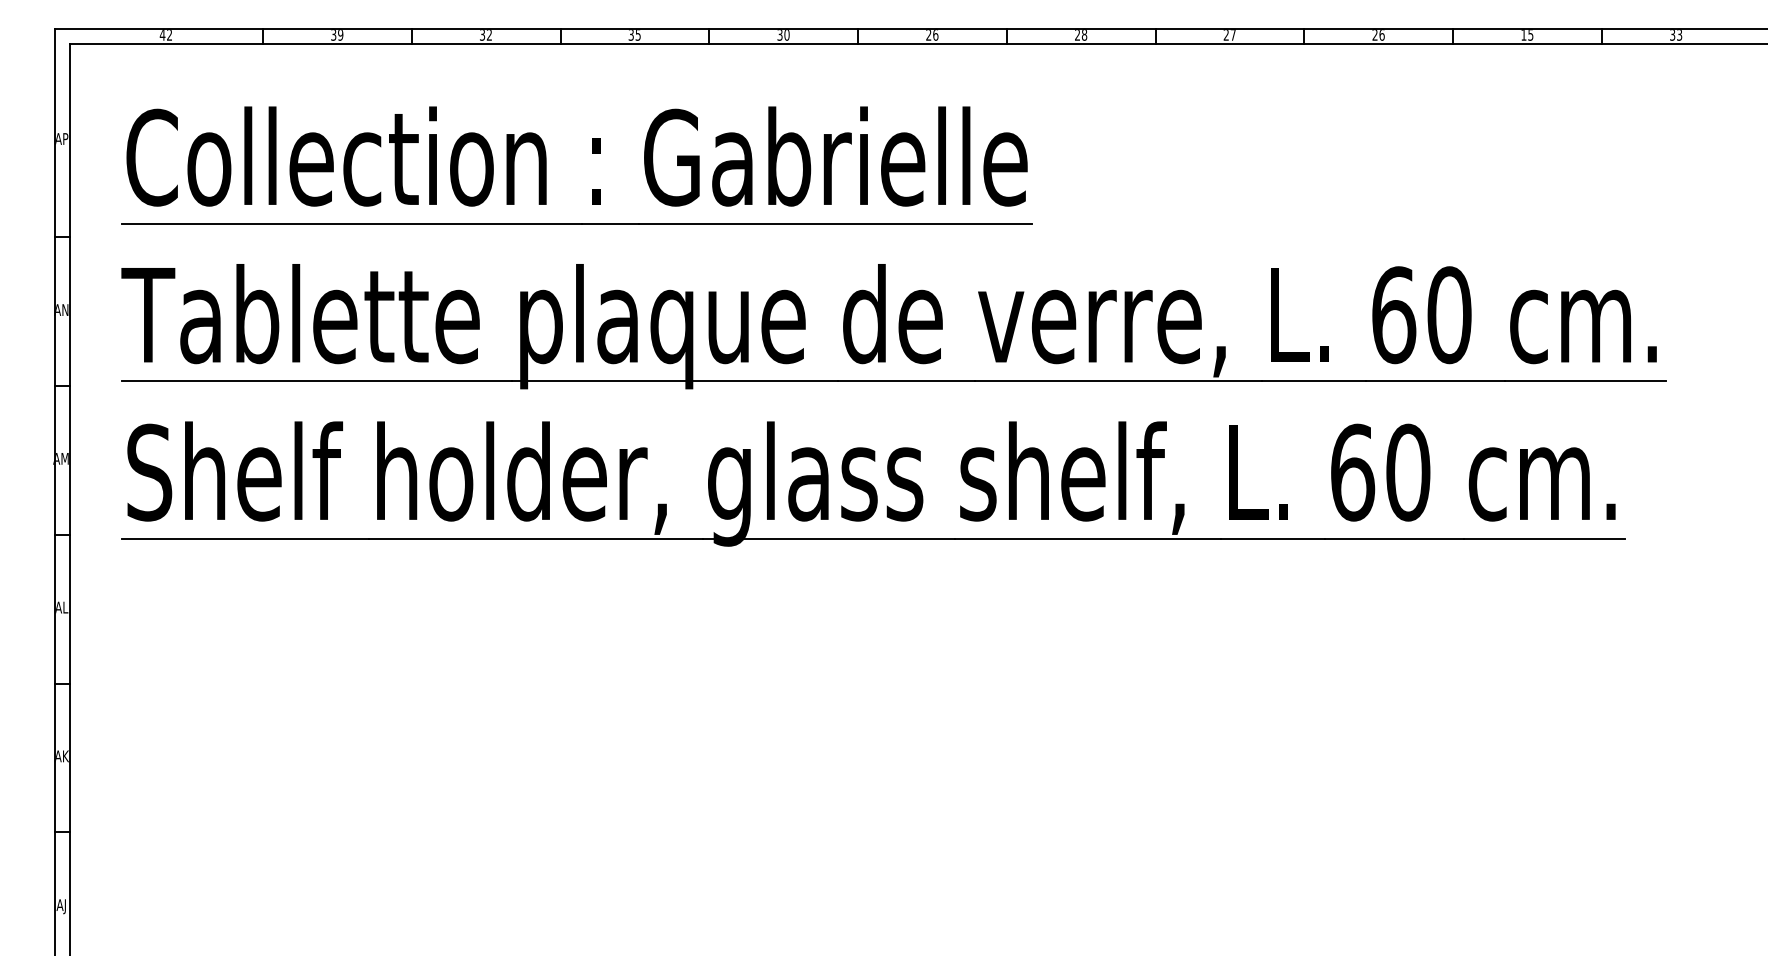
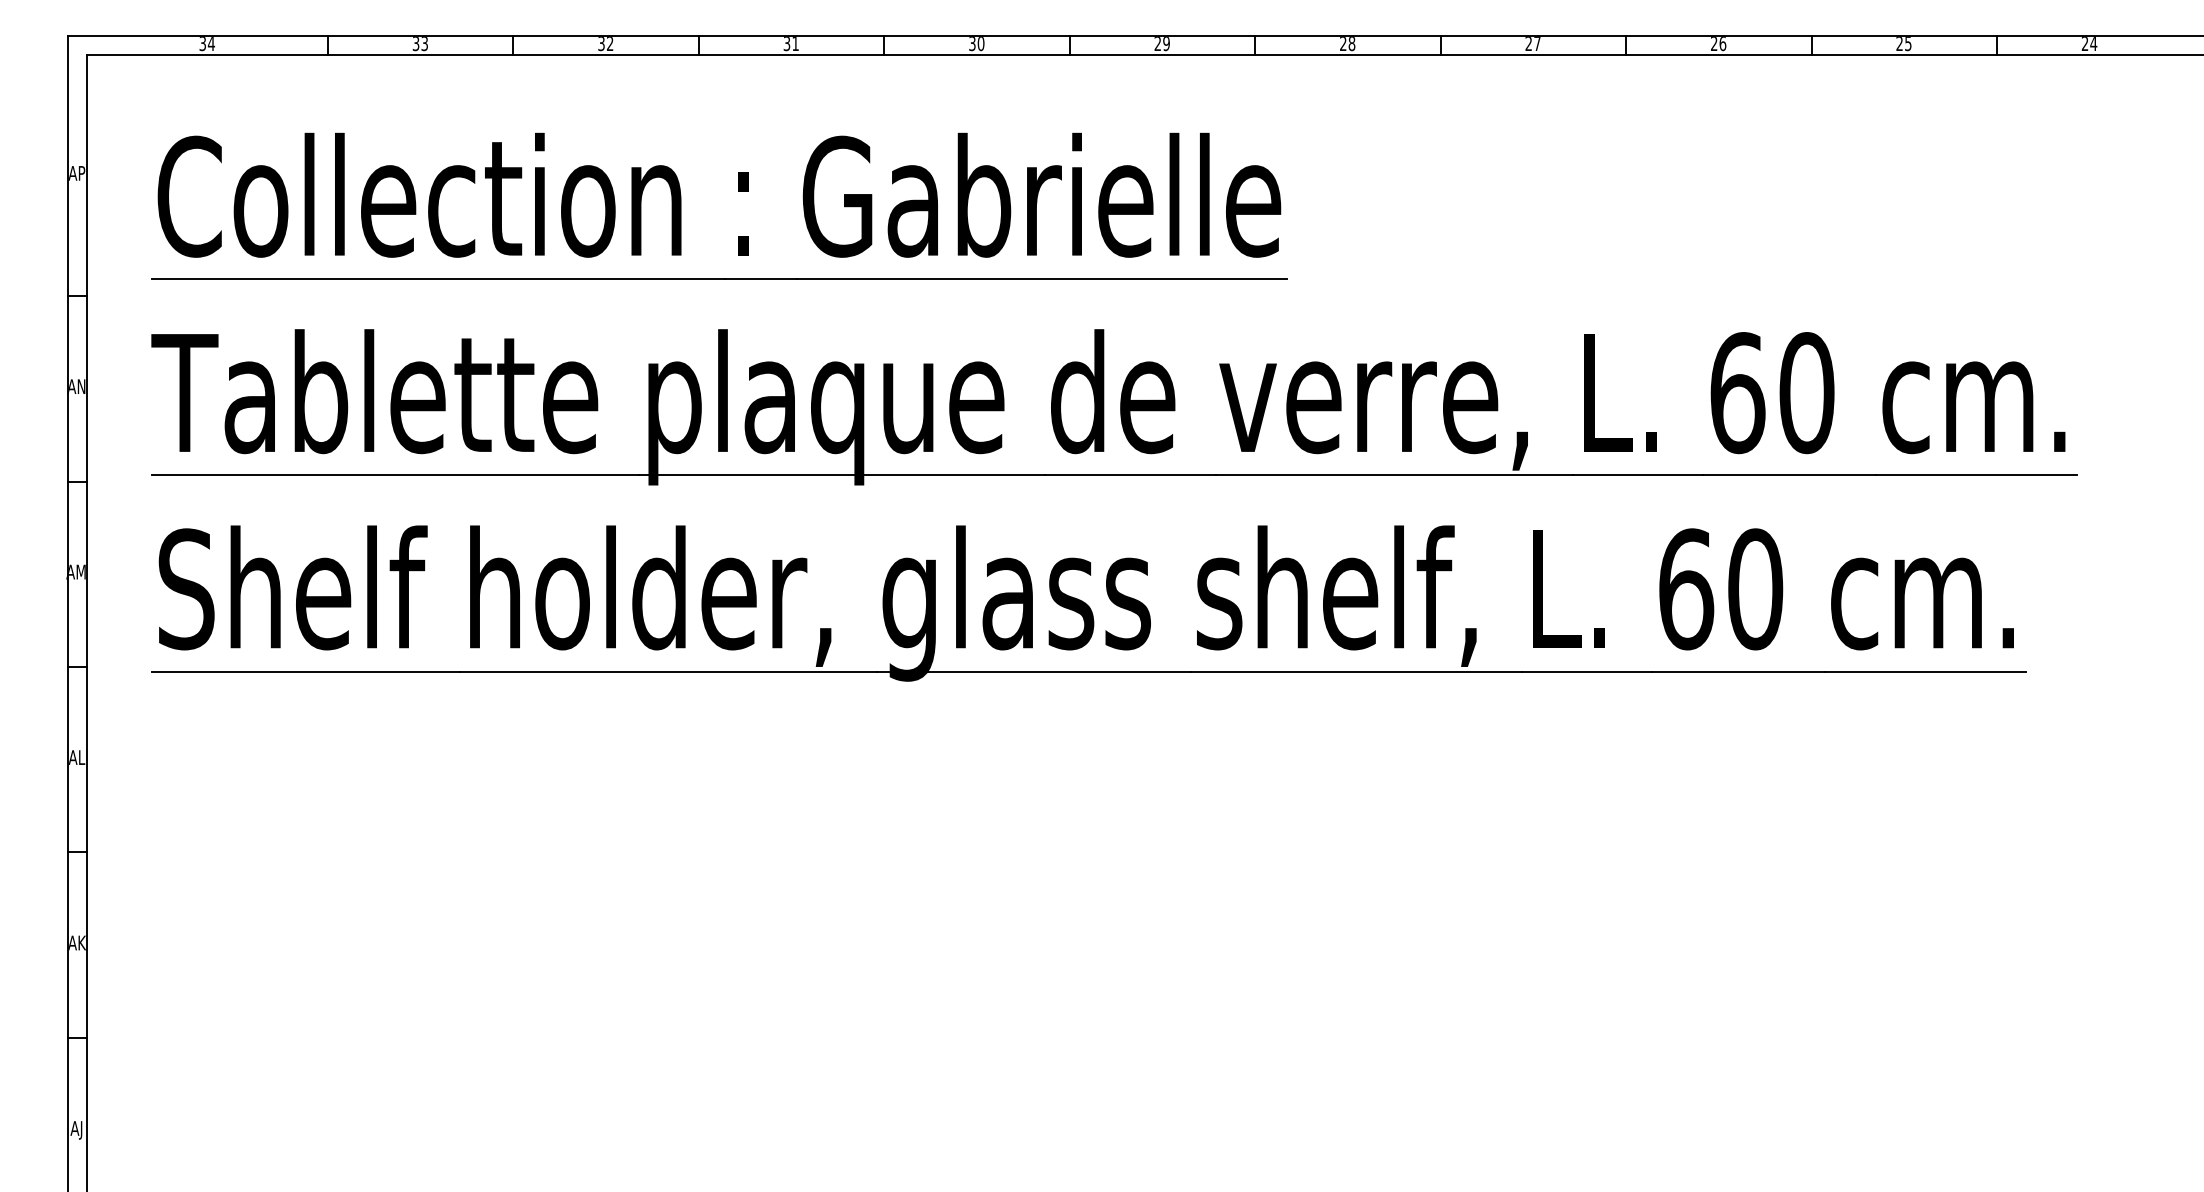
text: (340, 34) -> (424, 43), 39 -> 33
text: (1523, 34) -> (1899, 43), 15 -> 25
text: (165, 35) -> (206, 44), 42 -> 34
text: (638, 35) -> (795, 44), 35 -> 31
text: (935, 35) -> (1166, 44), 26 -> 29
text: (1676, 35) -> (2089, 44), 33 -> 24

